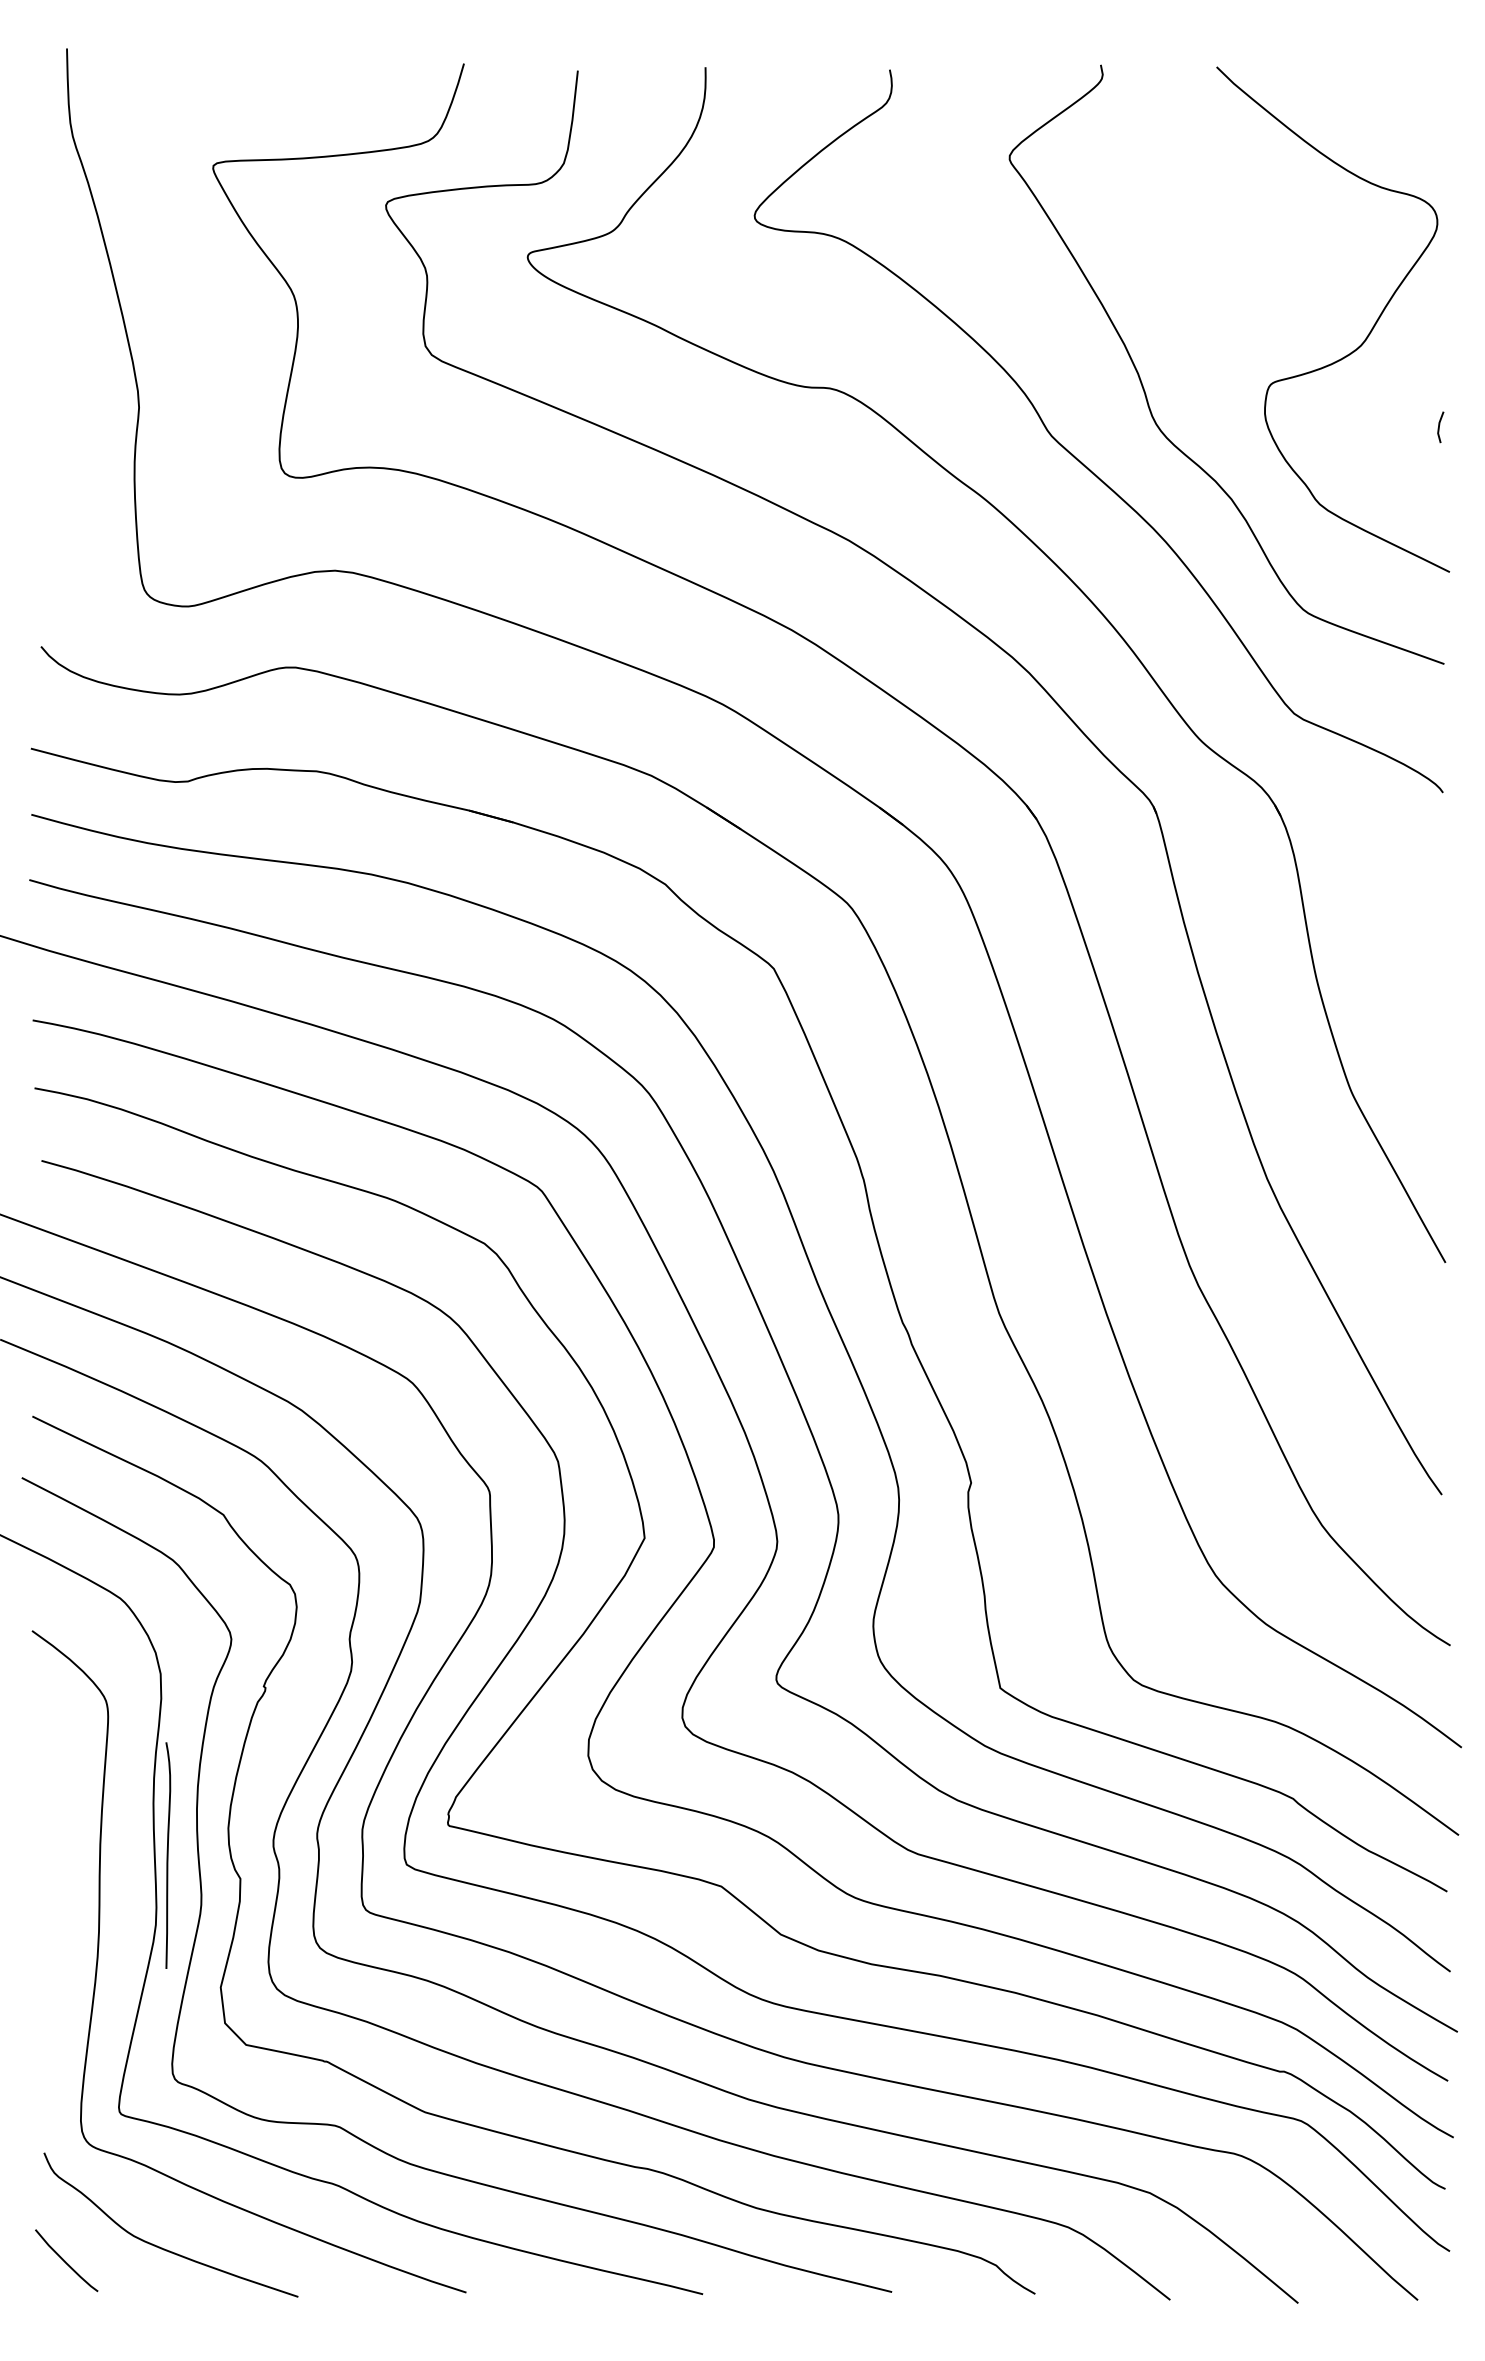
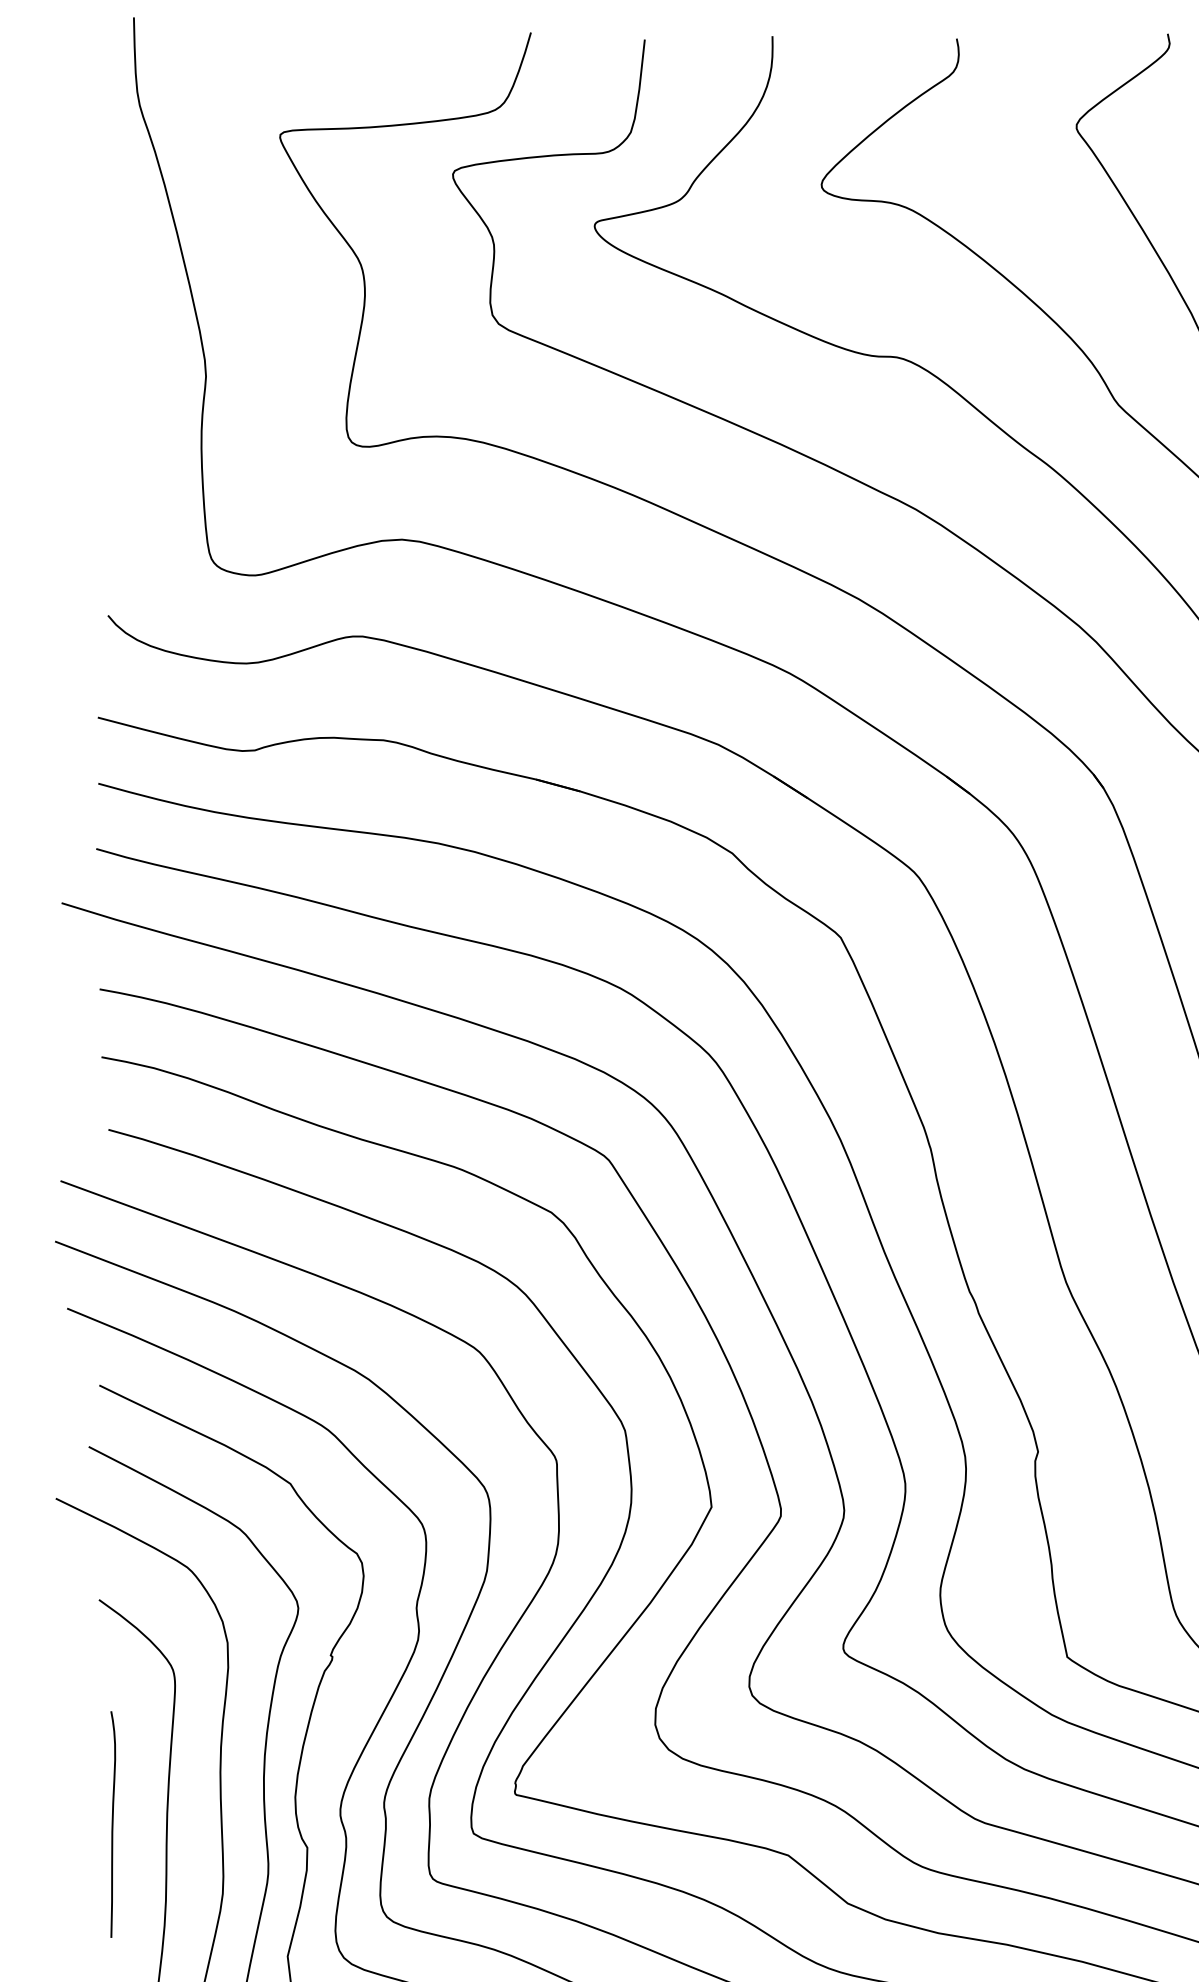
curve: (168, 1855) -> (113, 1824), moved

